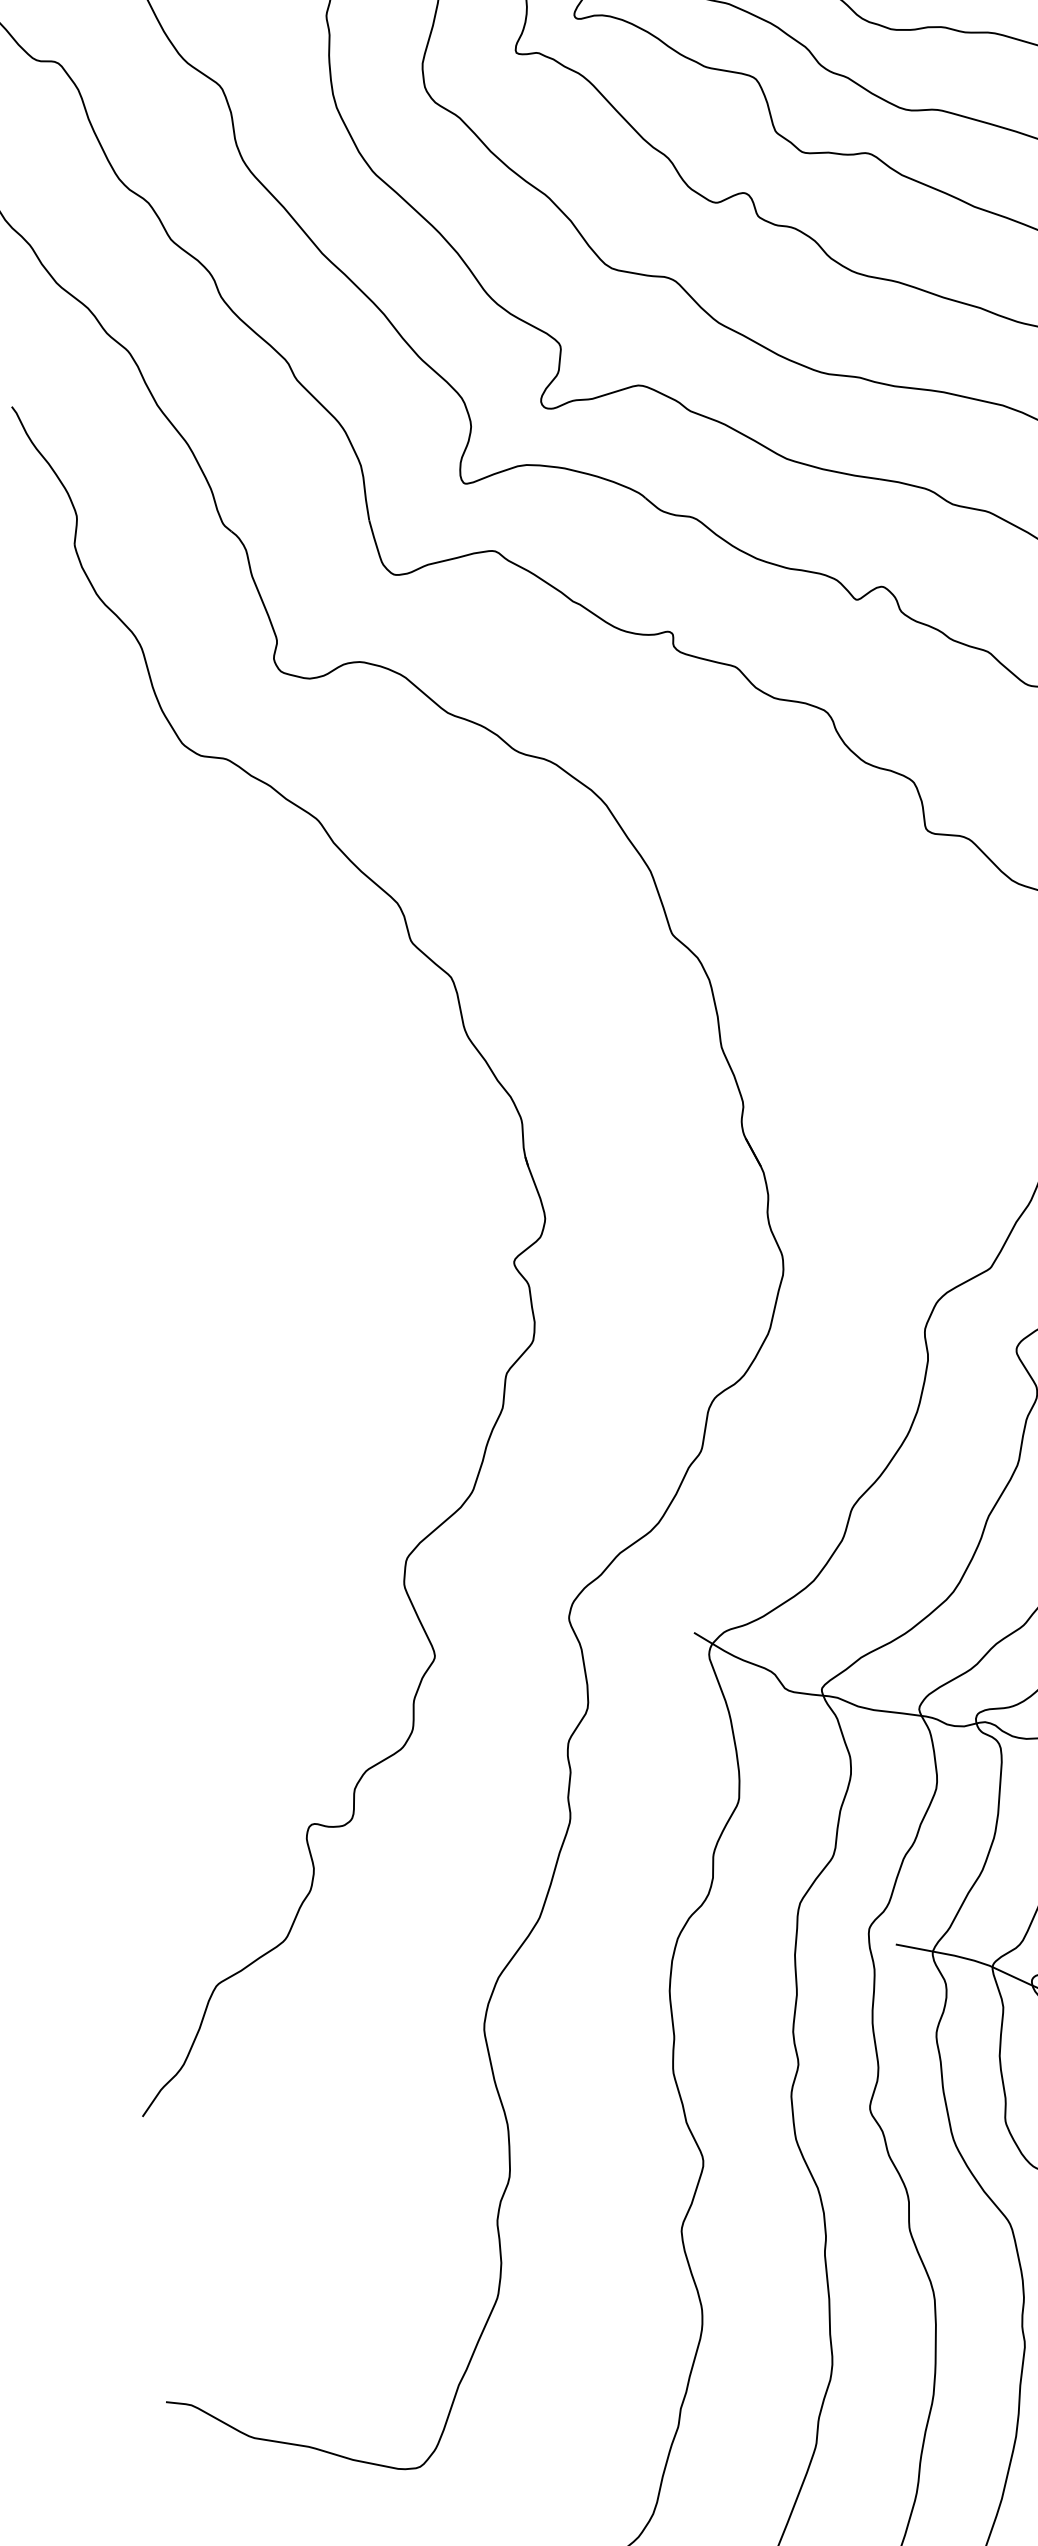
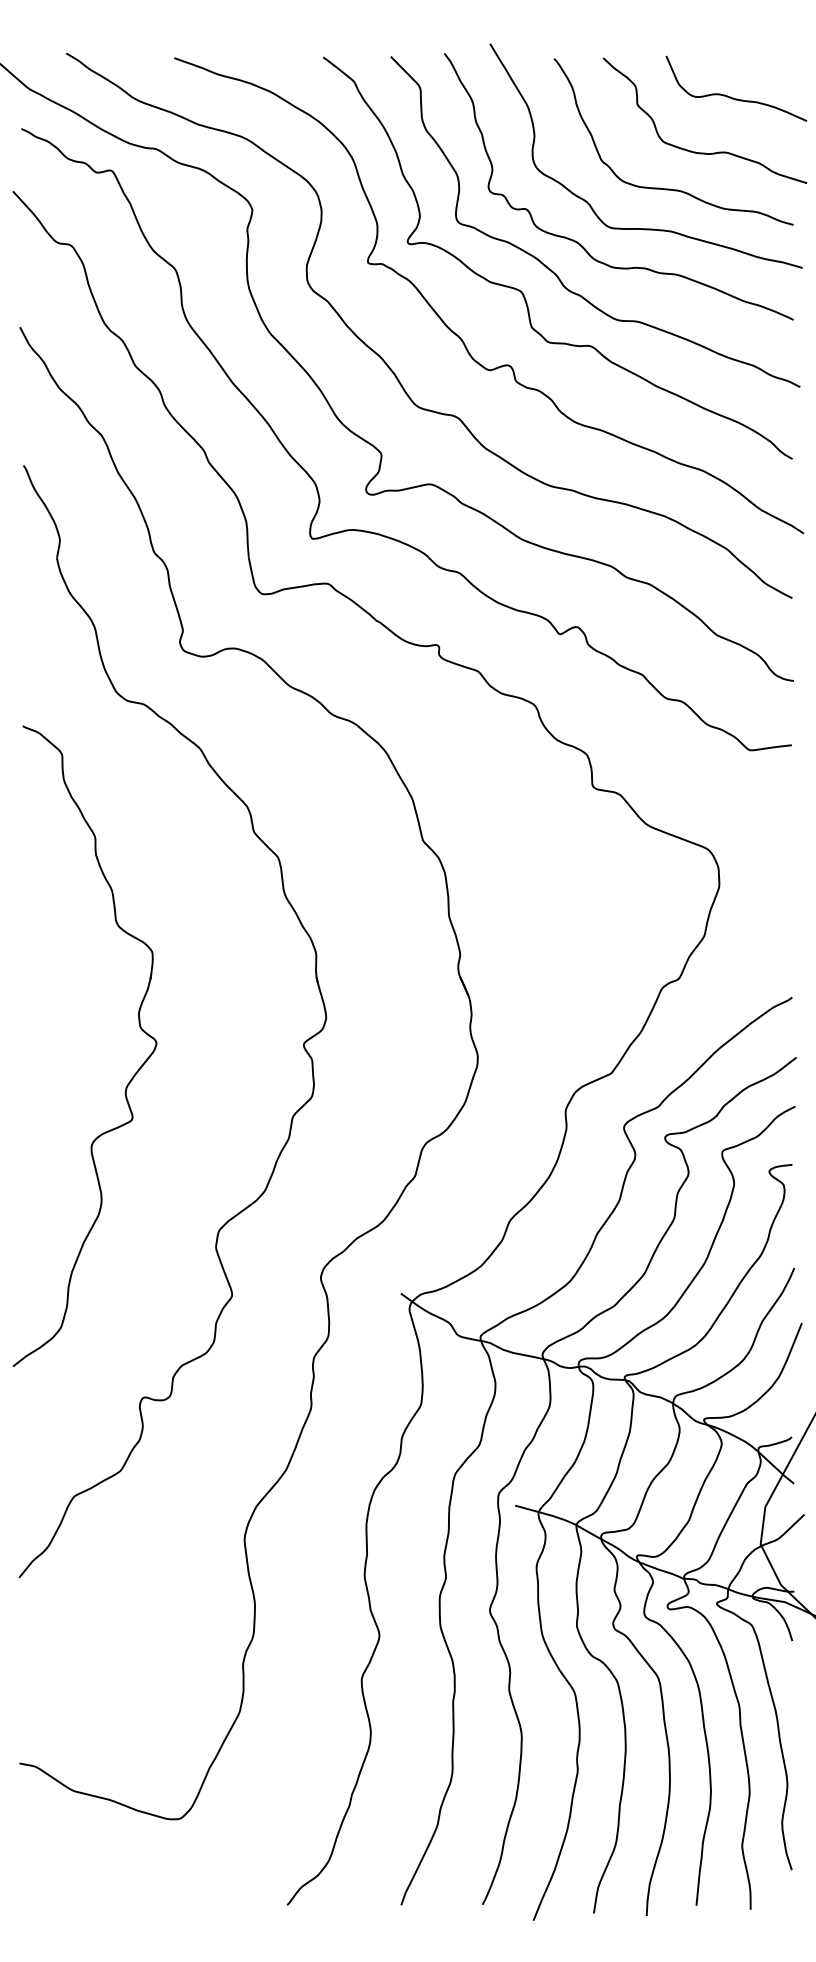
part: (254, 1332) -> (132, 1076), added

